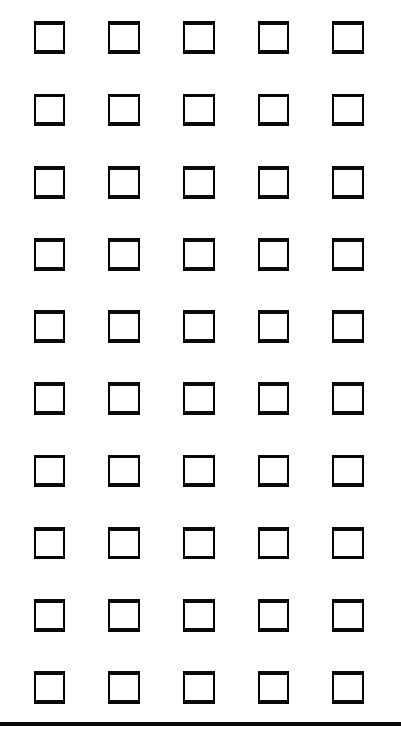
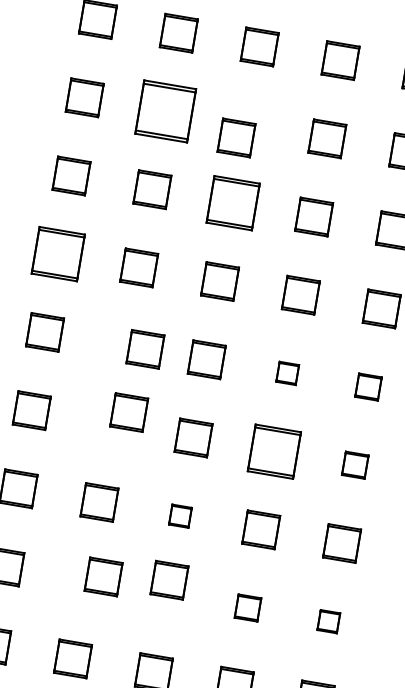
part: (123, 109) -> (165, 110), size x1.6
part: (198, 109) -> (236, 137), moved
part: (198, 182) -> (232, 203), size x1.4
part: (49, 254) -> (58, 254), size x1.4
part: (123, 326) -> (144, 349), moved
part: (273, 326) -> (287, 373), size x0.6
part: (347, 326) -> (367, 387), size x0.7
part: (123, 398) -> (128, 412), moved
part: (273, 398) -> (274, 451), size x1.4
part: (347, 398) -> (354, 464), size x0.7
part: (198, 470) -> (180, 515), size x0.6
part: (123, 542) -> (103, 576), moved
part: (198, 542) -> (169, 579), moved
part: (273, 542) -> (248, 607), size x0.7
part: (347, 542) -> (328, 620), size x0.6

